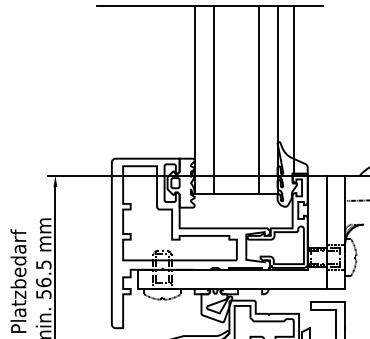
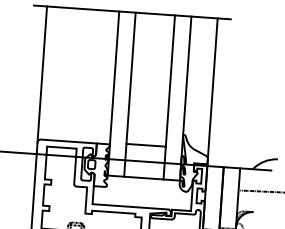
line: (111, 84) -> (41, 74), added
line: (293, 89) -> (212, 90), moved
line: (235, 156) -> (145, 144), added

